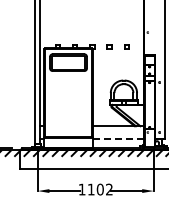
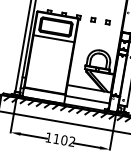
line: (68, 76) -> (53, 38), added
line: (118, 138) -> (87, 99), dashed -> solid

